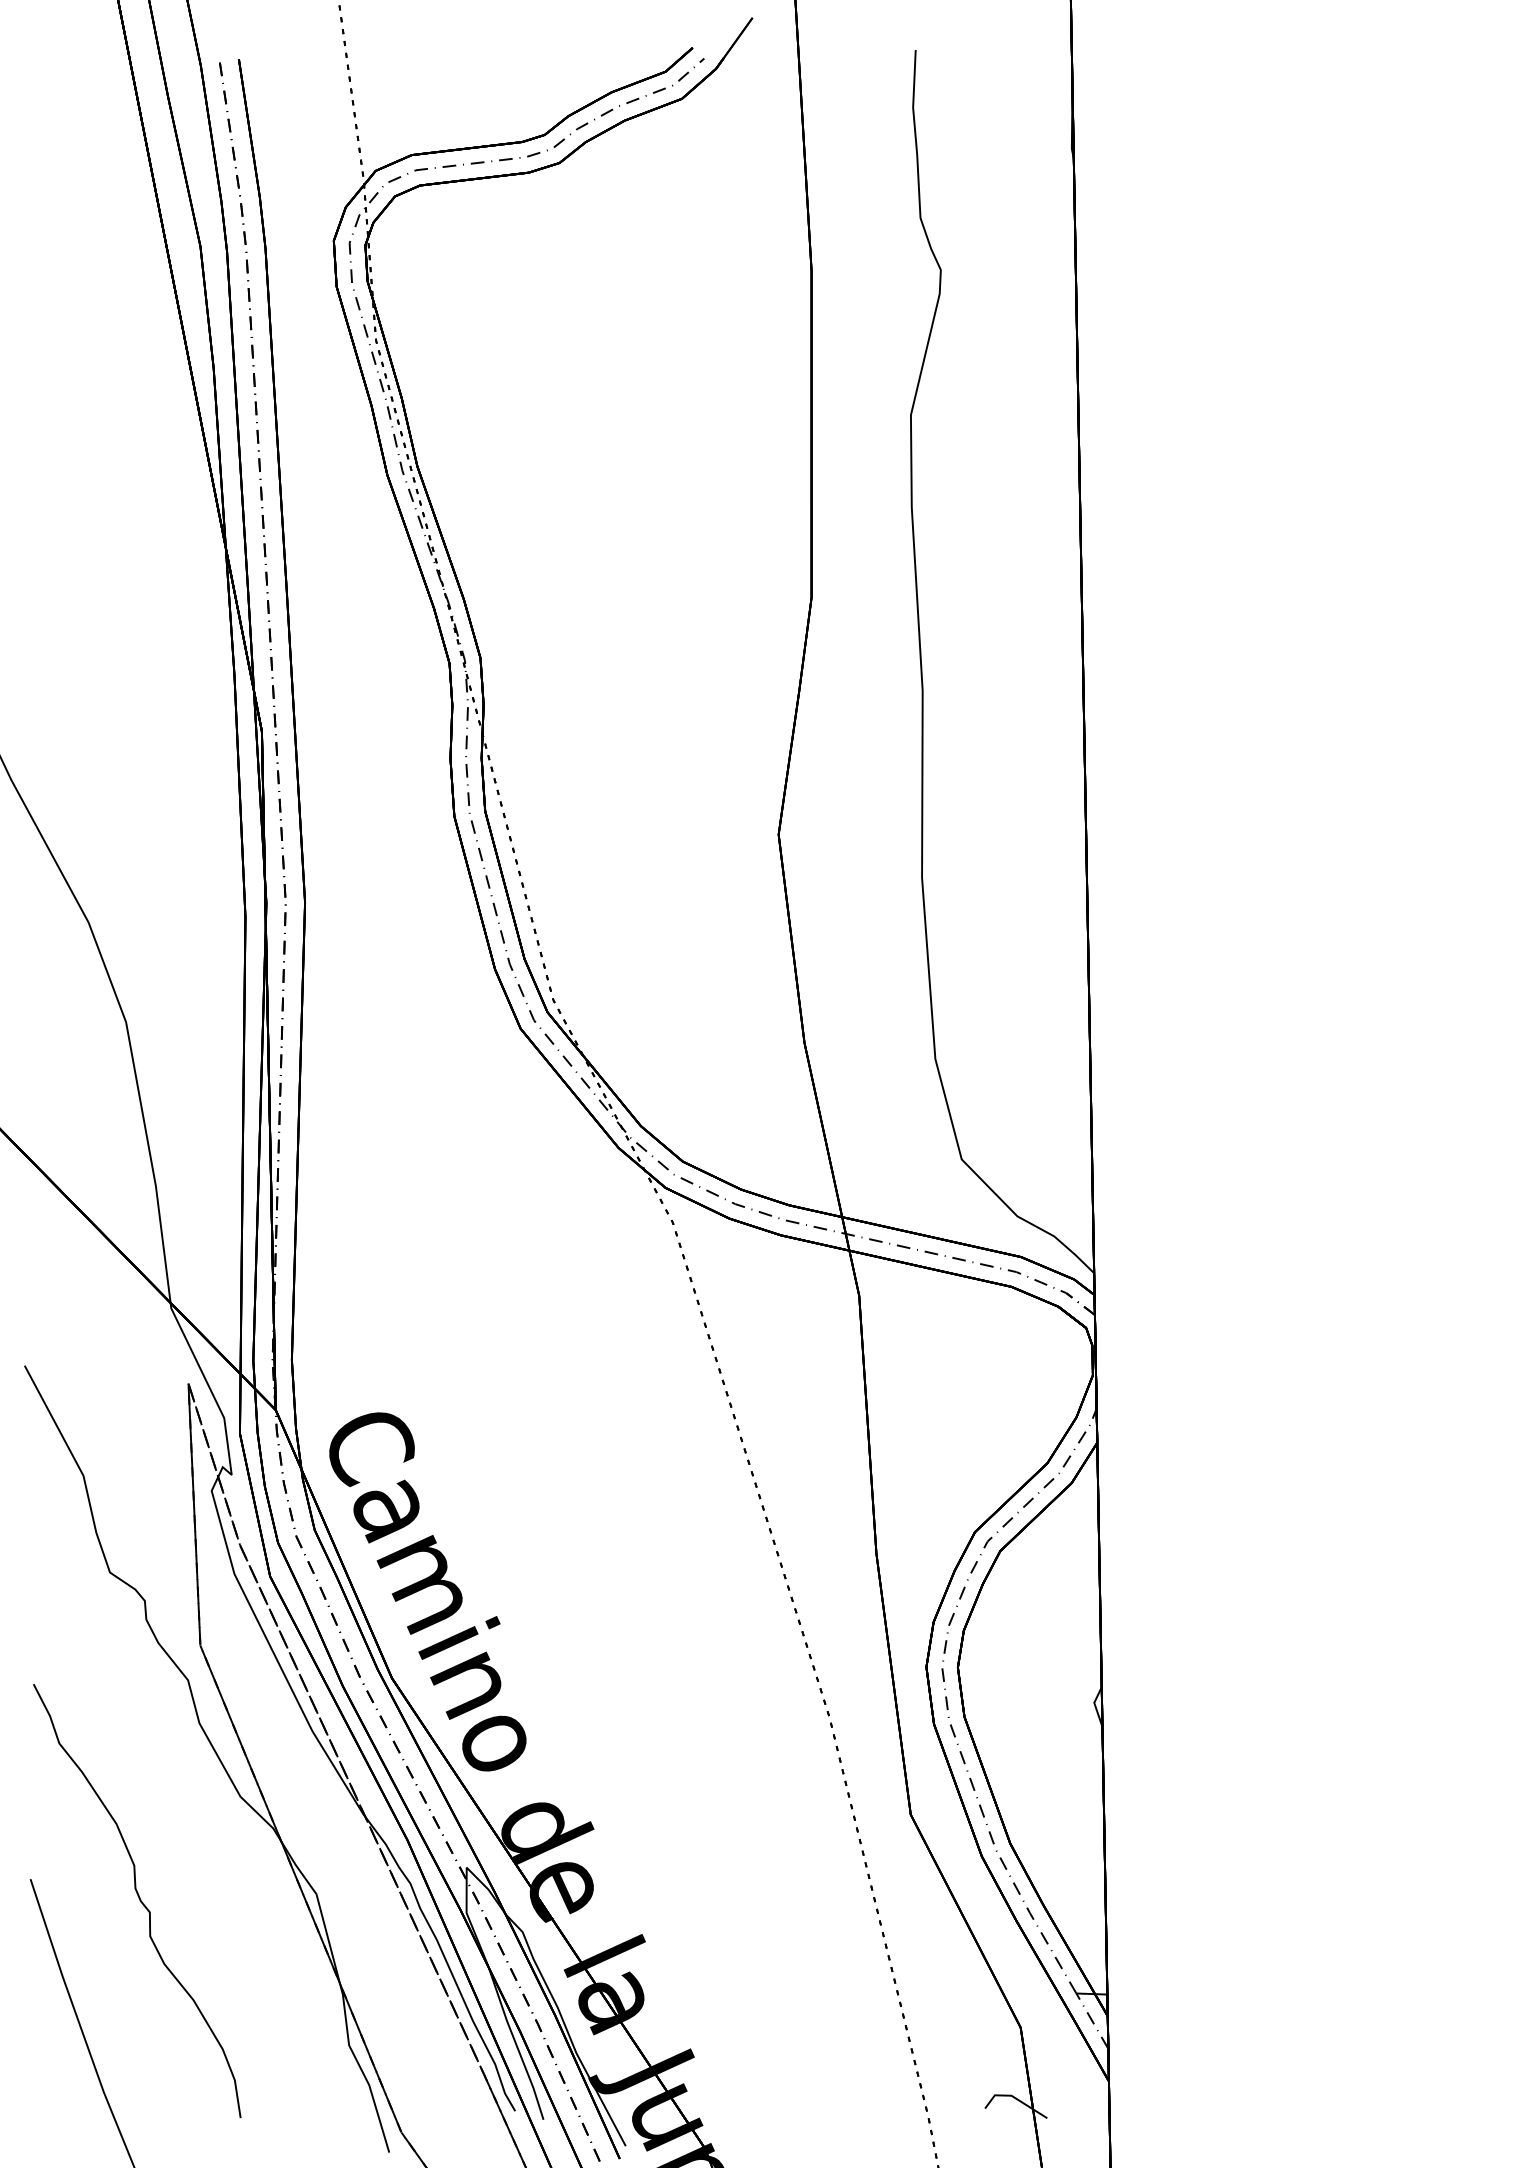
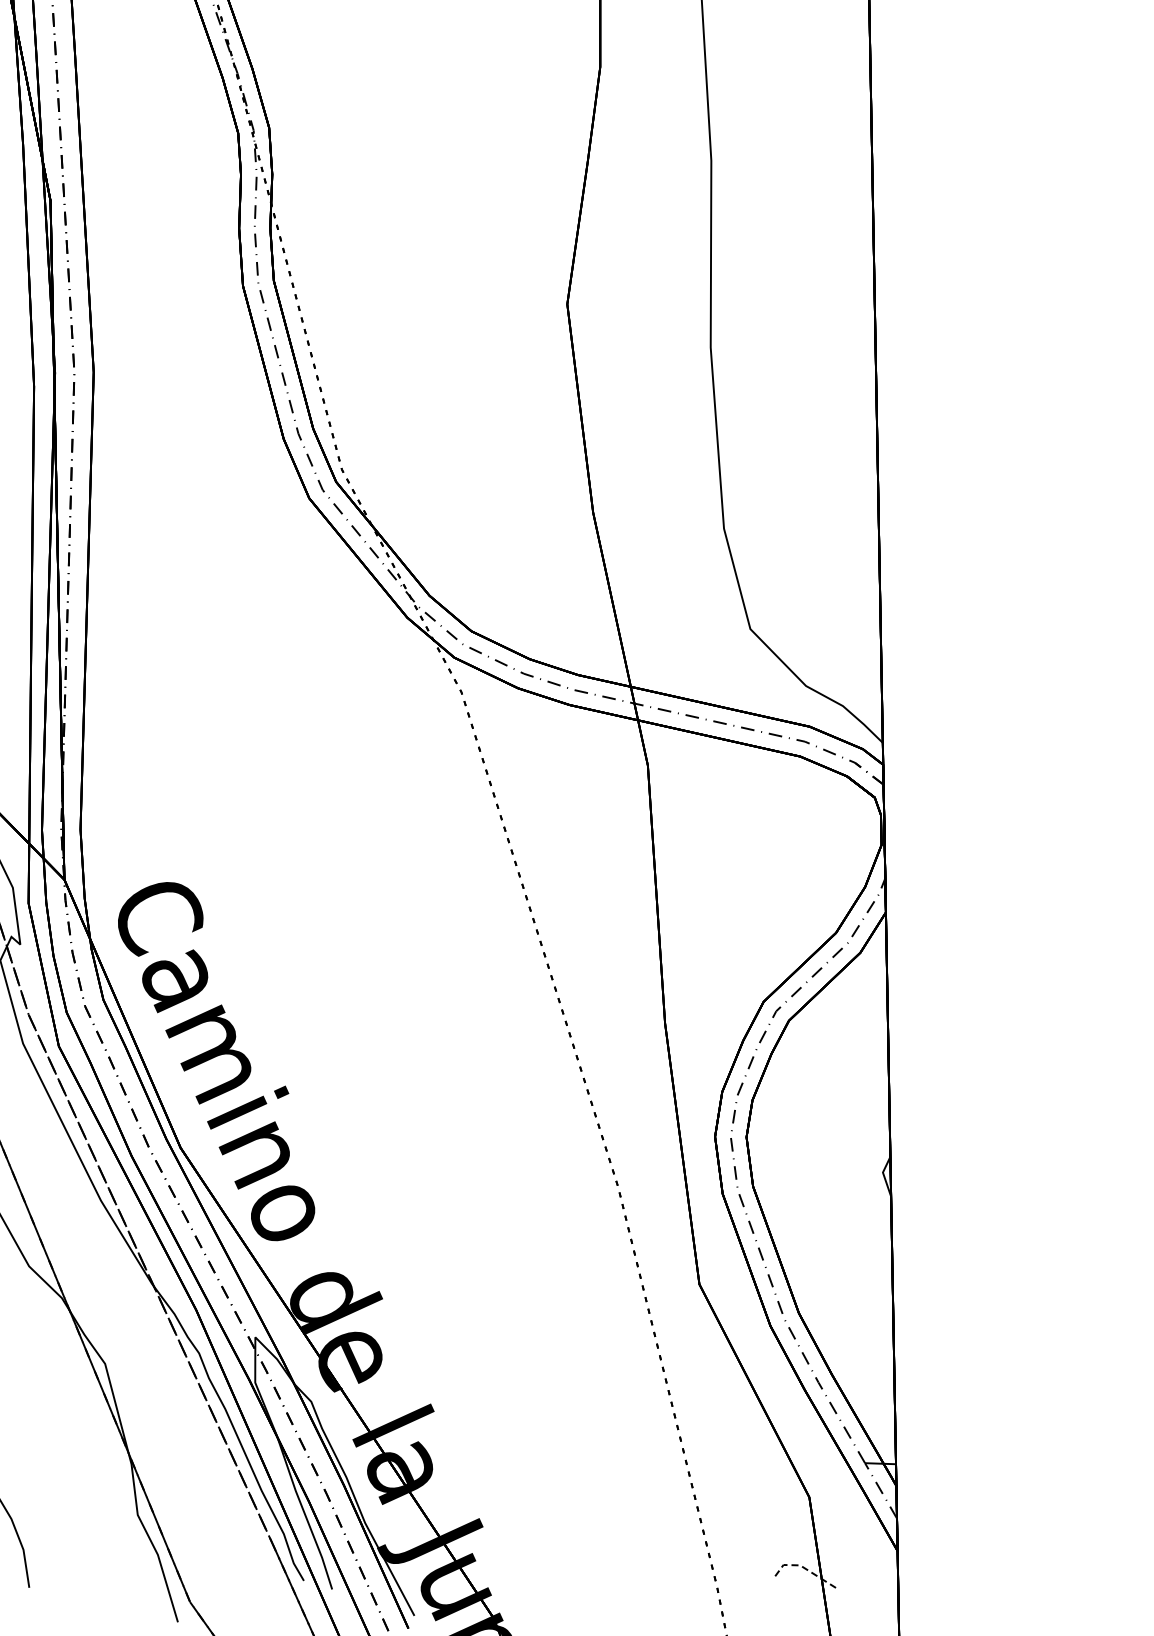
line: (1014, 2097) -> (803, 1567), solid -> dashed

